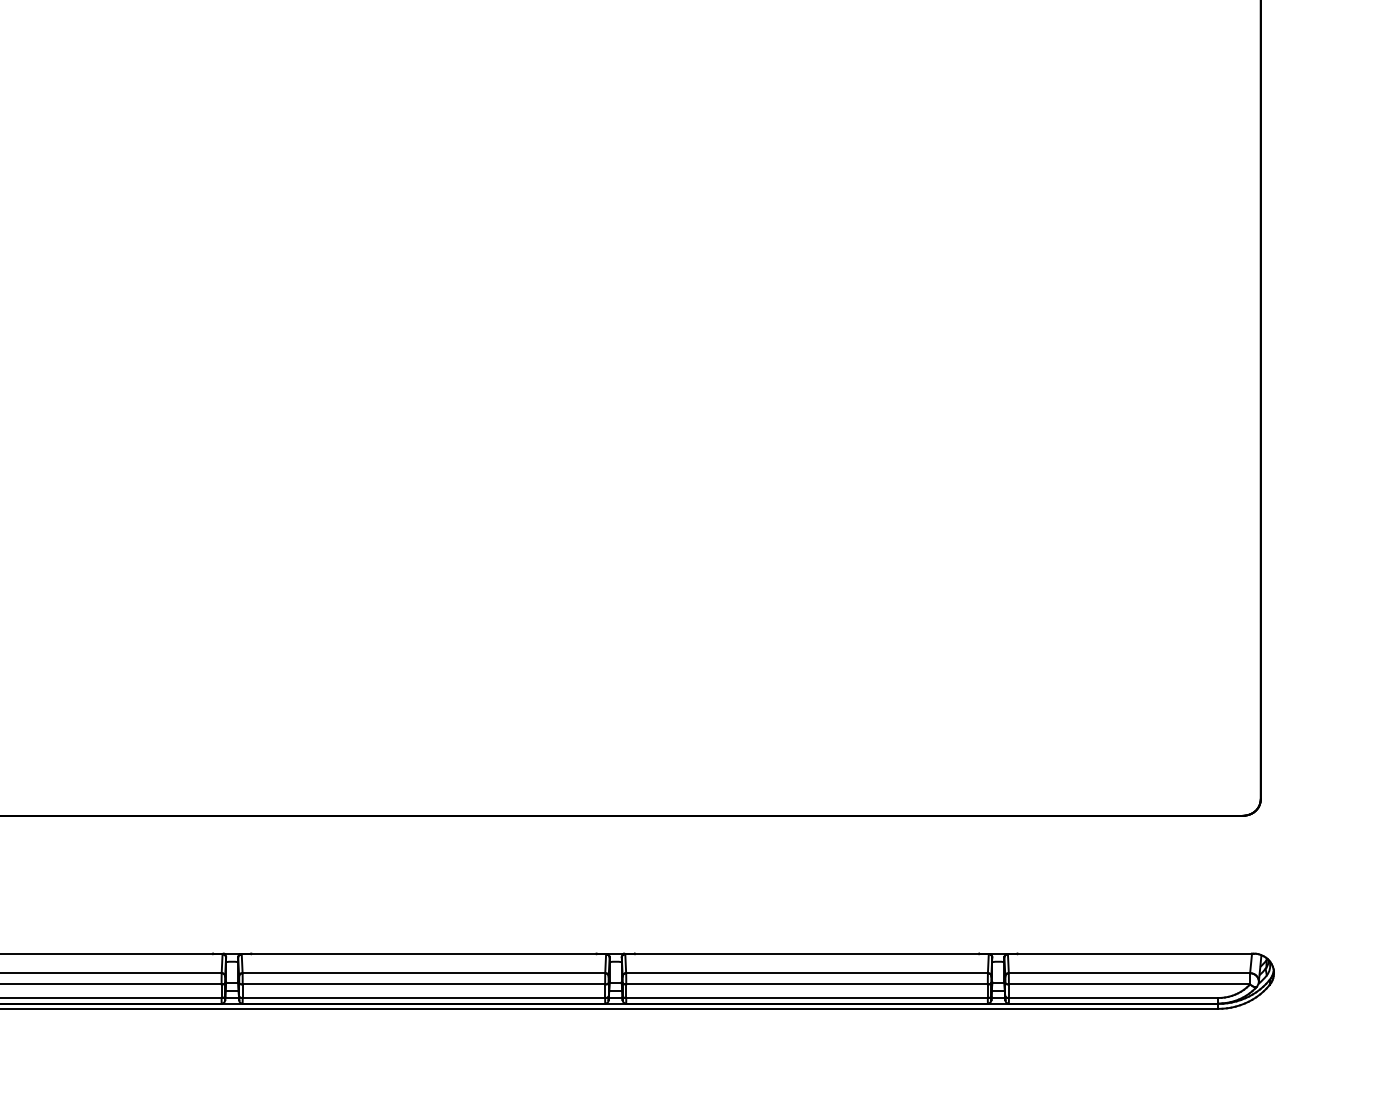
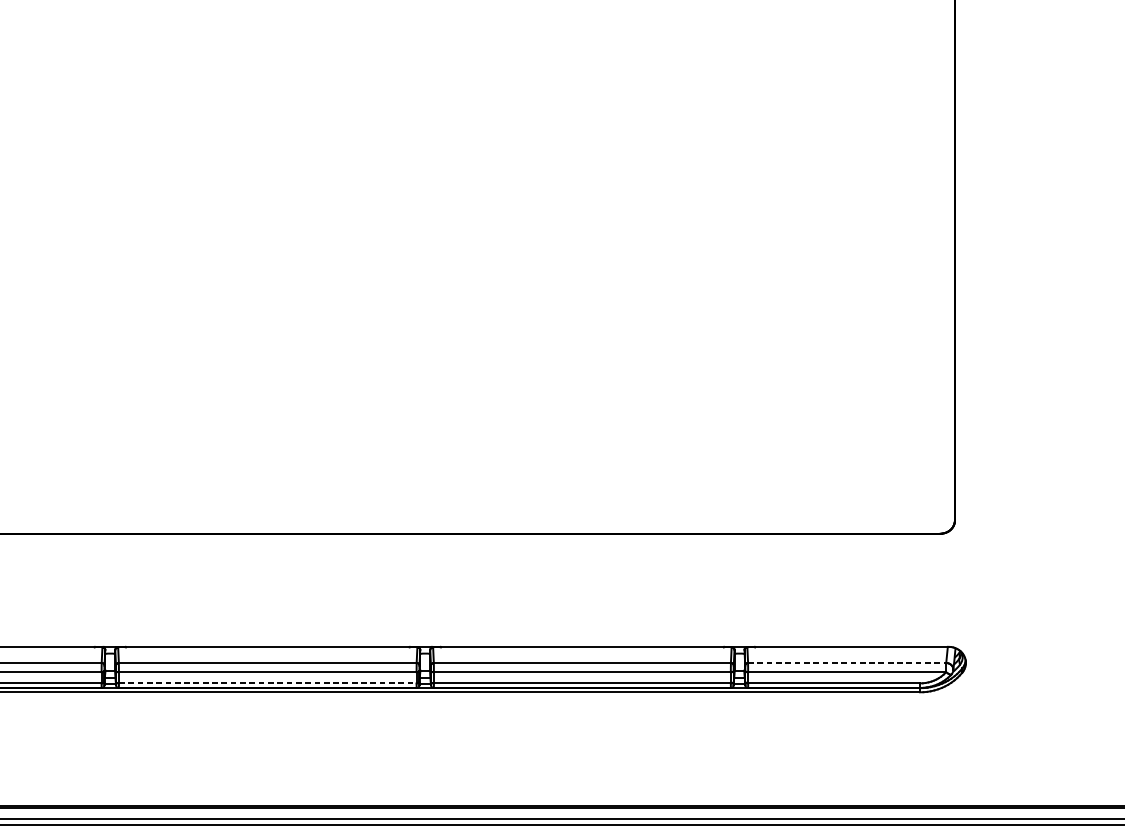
line: (1129, 973) -> (847, 663), solid -> dashed
line: (424, 998) -> (268, 683), solid -> dashed

